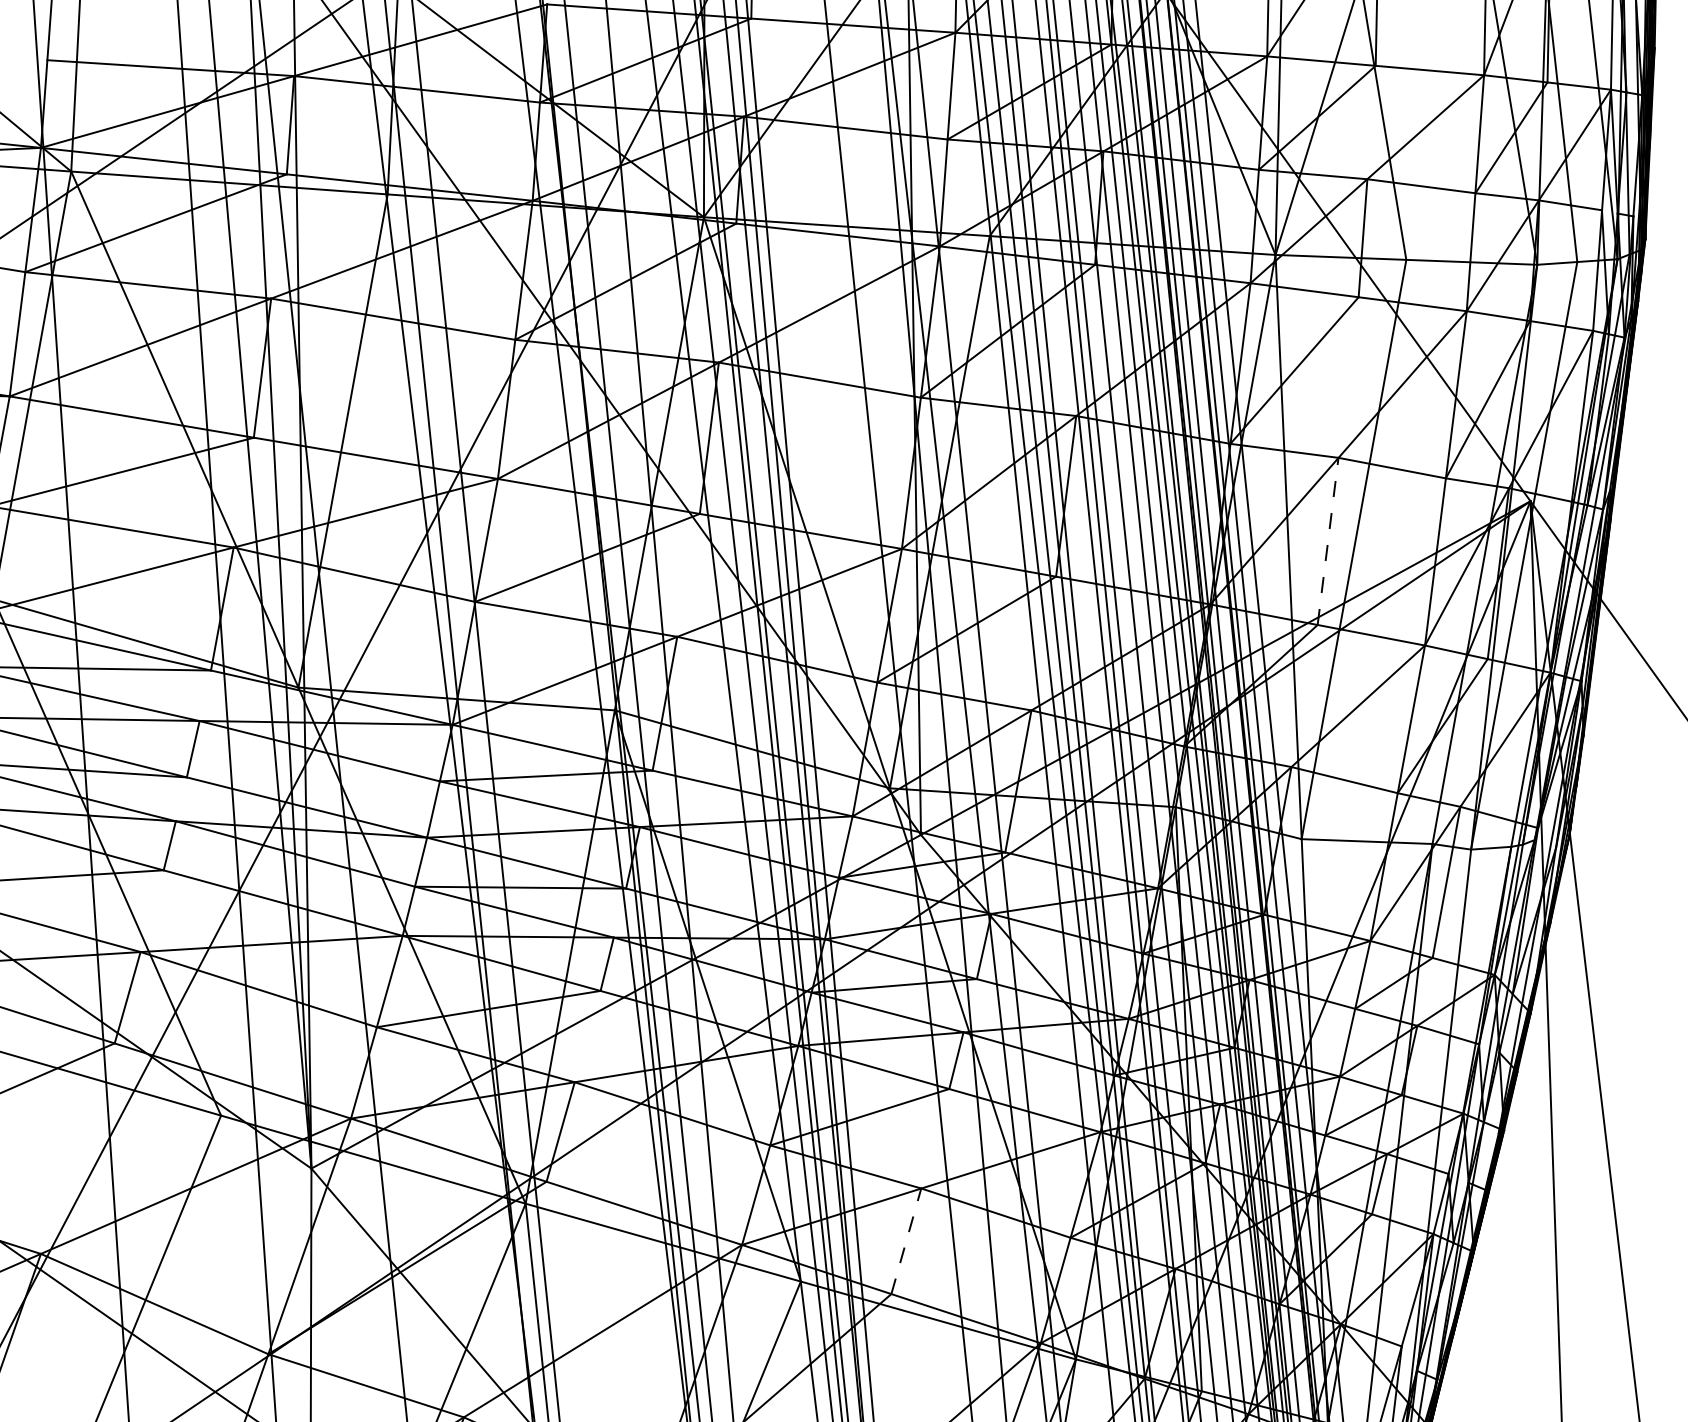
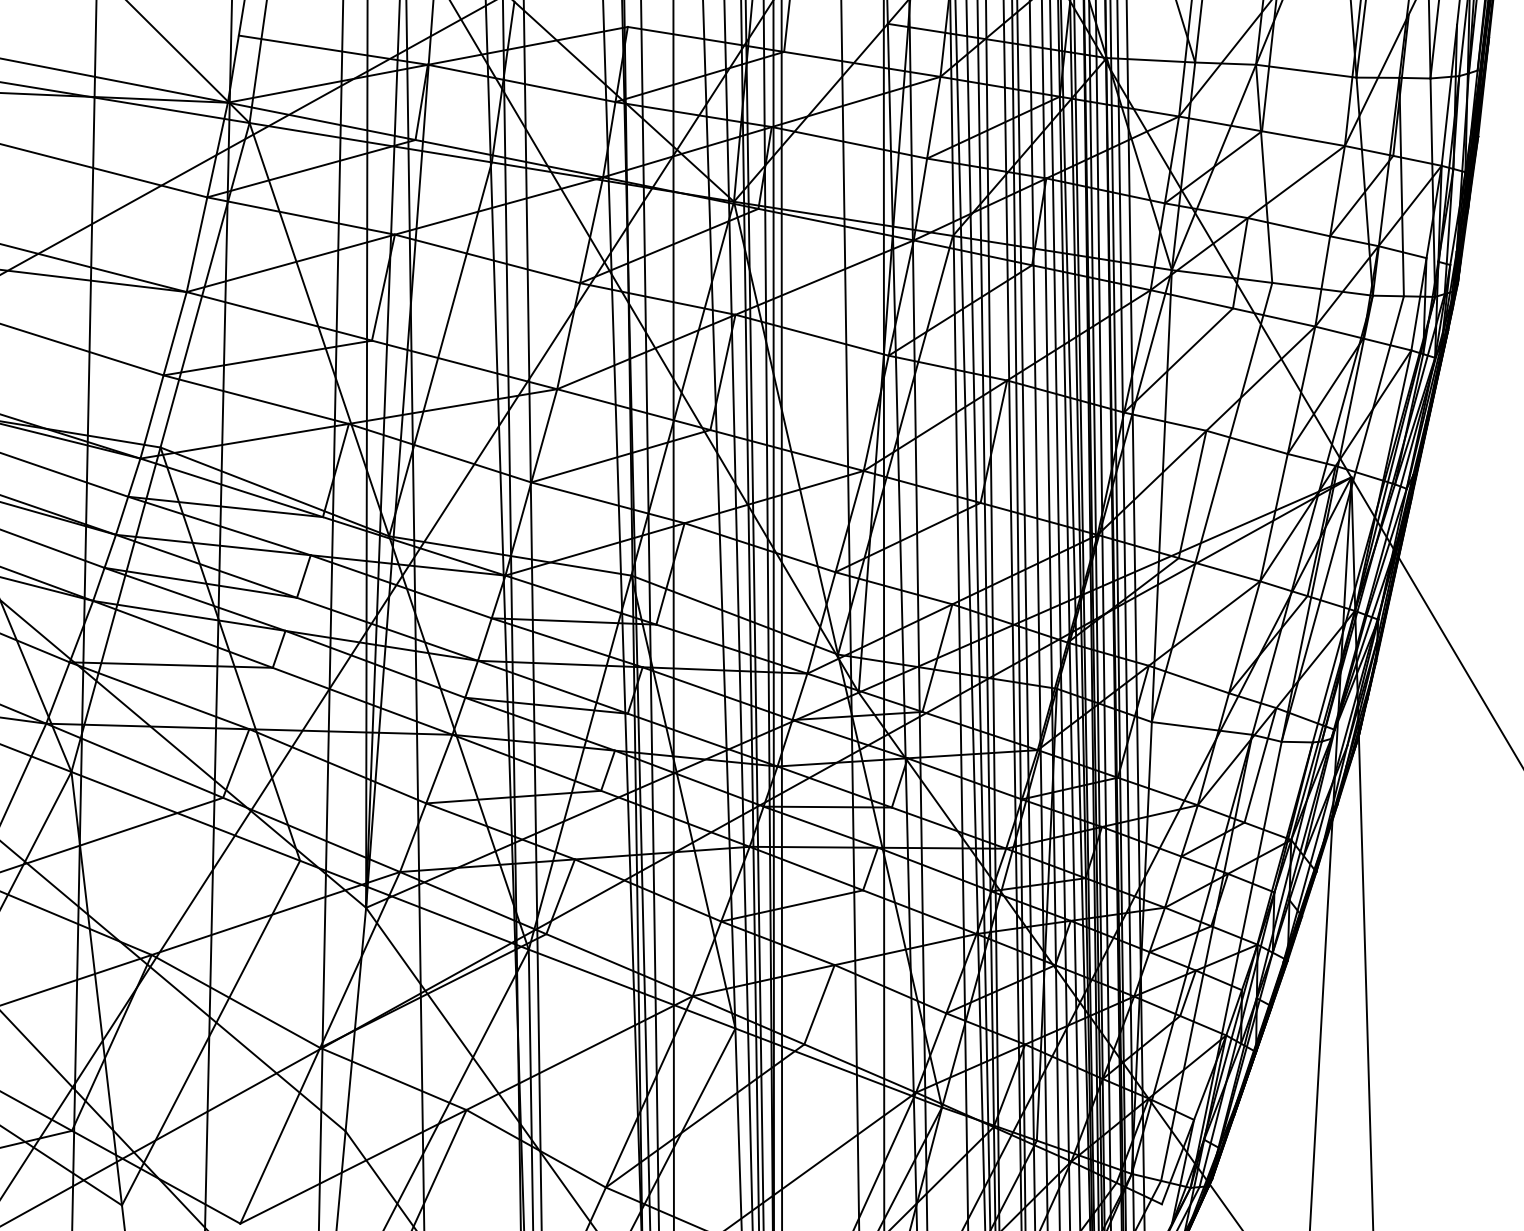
line: (1327, 540) -> (1192, 493), dashed -> solid
line: (906, 1240) -> (819, 1004), dashed -> solid

